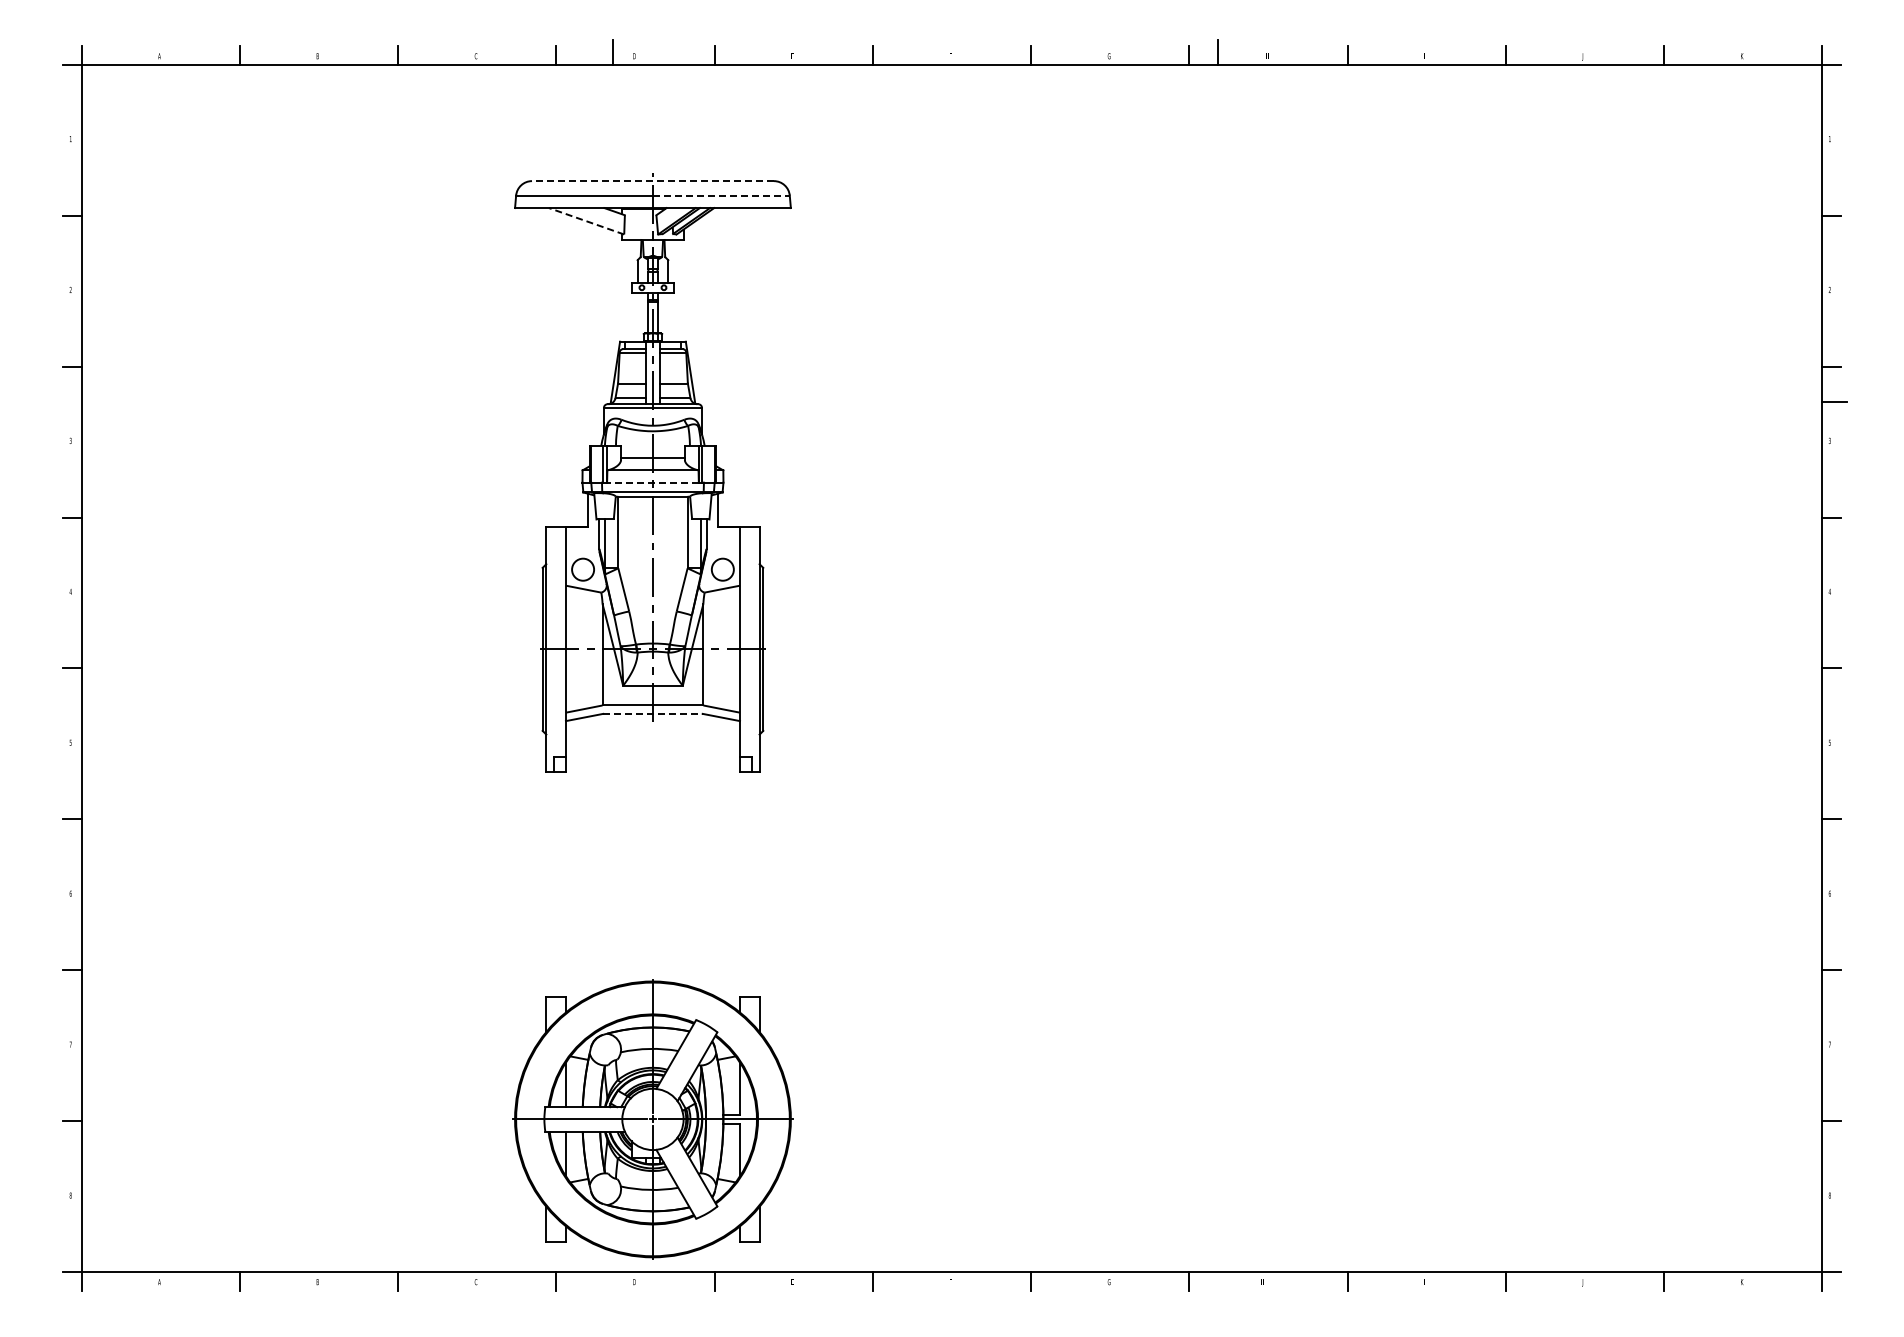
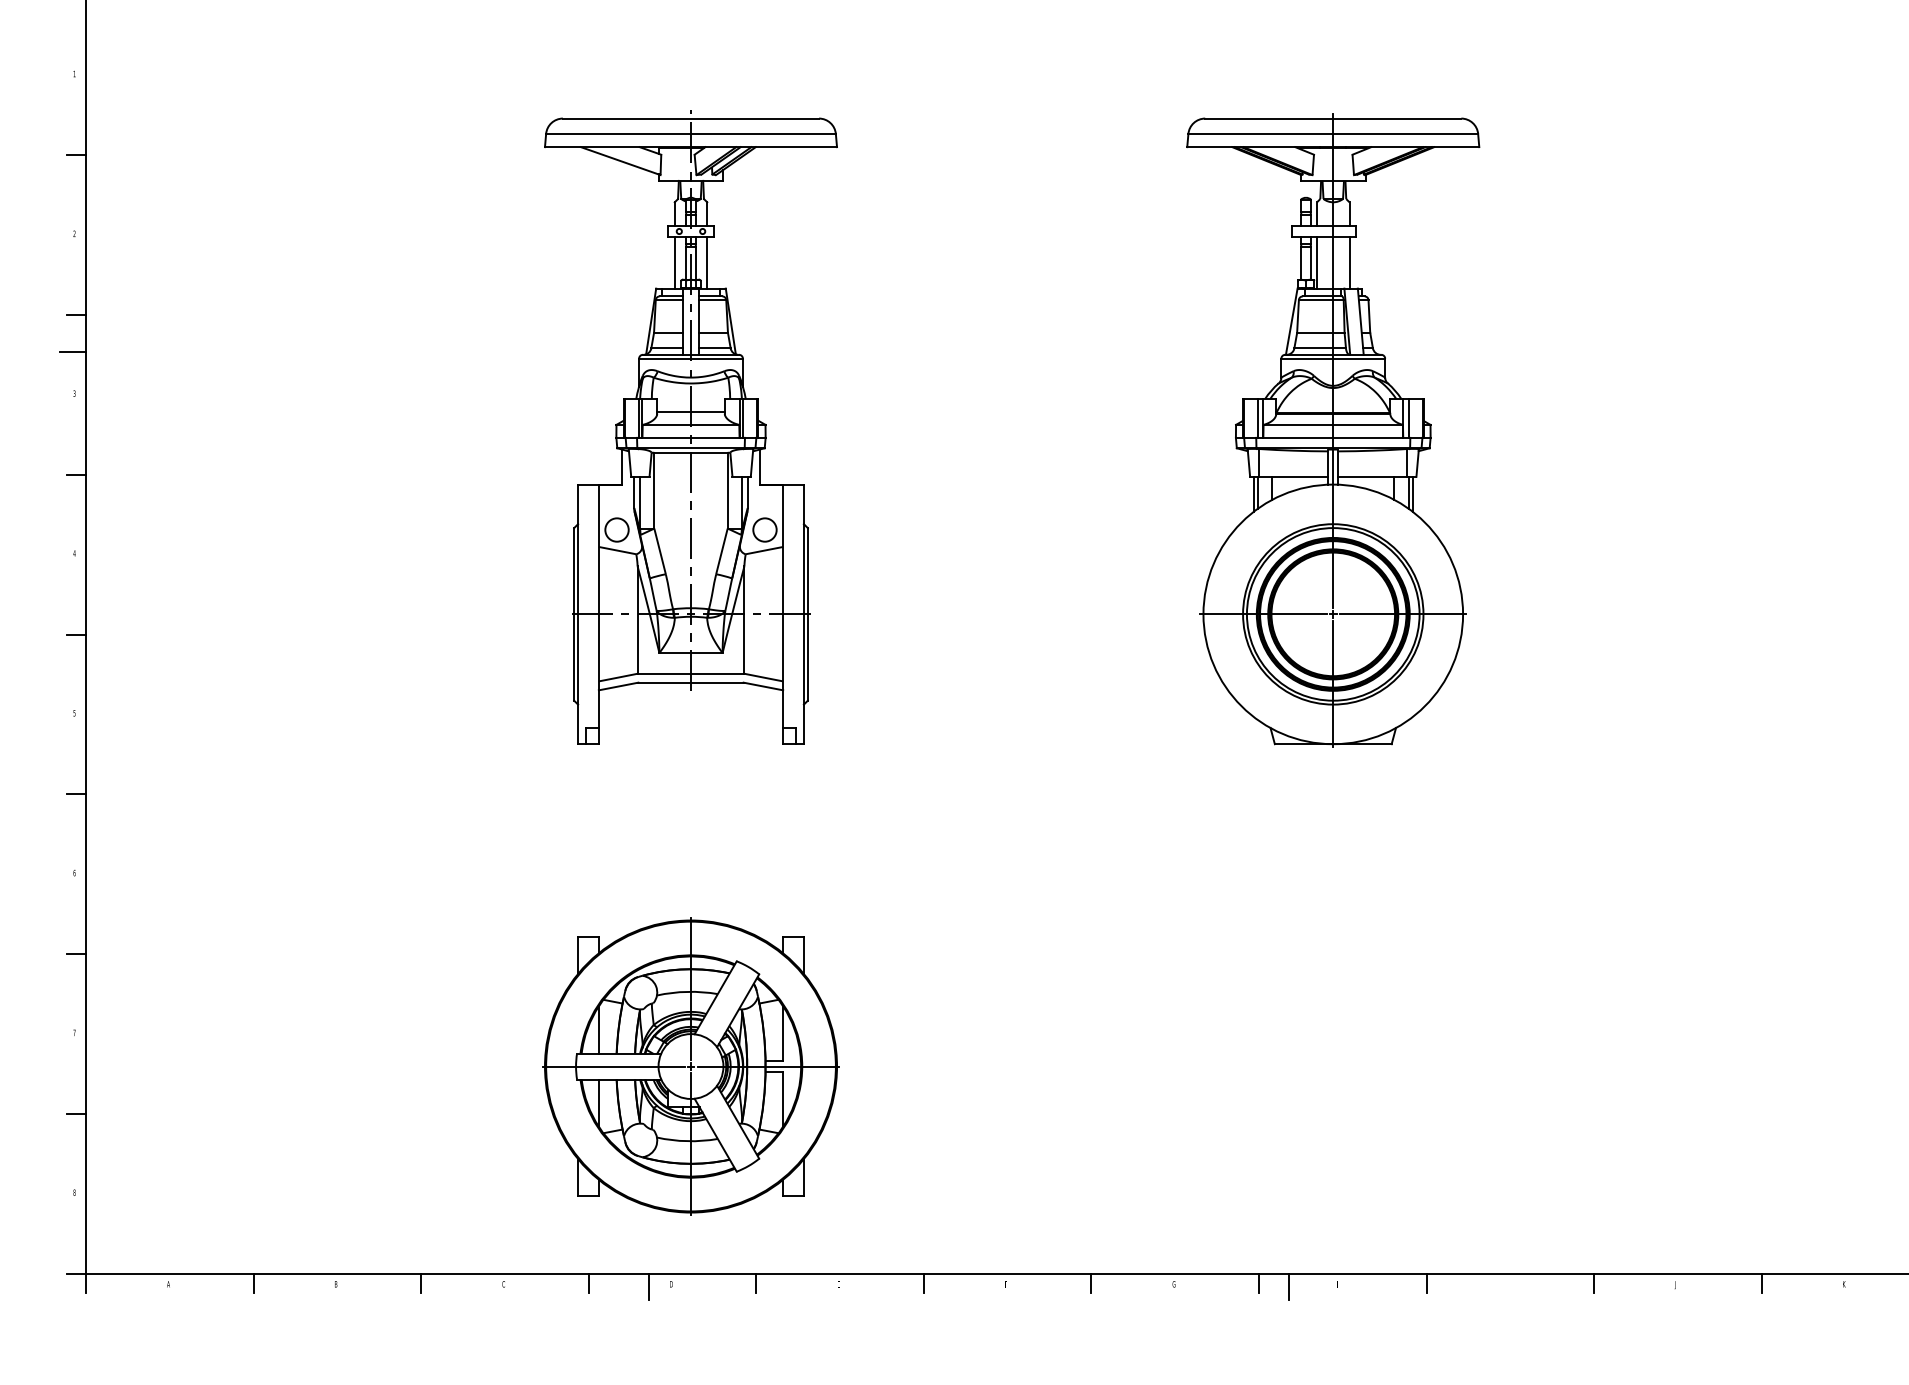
line: (652, 181) -> (690, 118), dashed -> solid
line: (721, 195) -> (763, 133), dashed -> solid
line: (586, 221) -> (620, 161), dashed -> solid
line: (637, 316) -> (674, 261), added
line: (668, 316) -> (707, 261), added
line: (69, 401) -> (73, 351), added
part: (1259, 475) -> (1333, 430), added
line: (652, 482) -> (690, 437), dashed -> solid
line: (652, 713) -> (690, 682), dashed -> solid
part: (652, 1119) -> (690, 1066), moved
line: (613, 1284) -> (649, 1286), added
line: (1217, 1284) -> (1288, 1286), added

